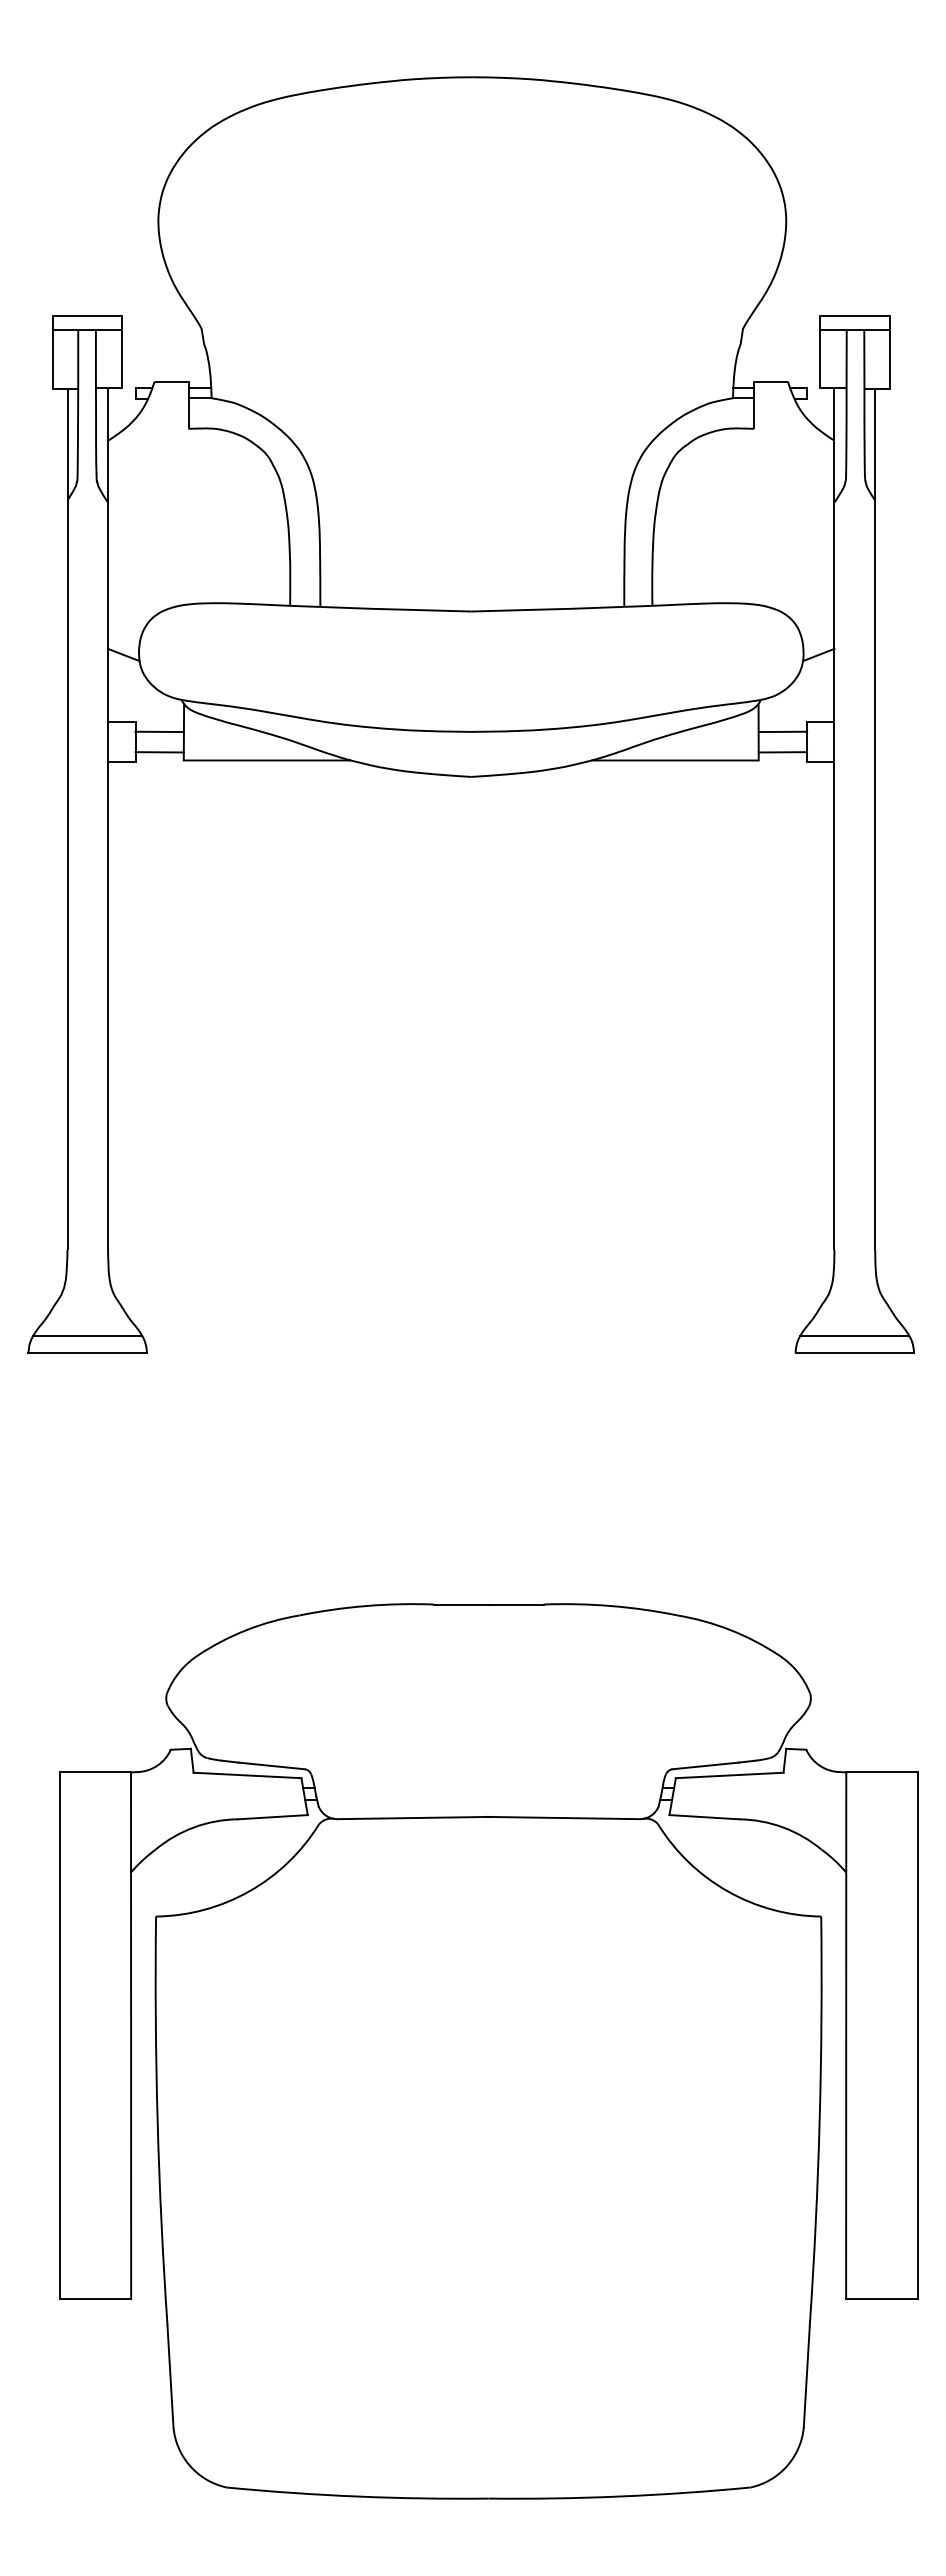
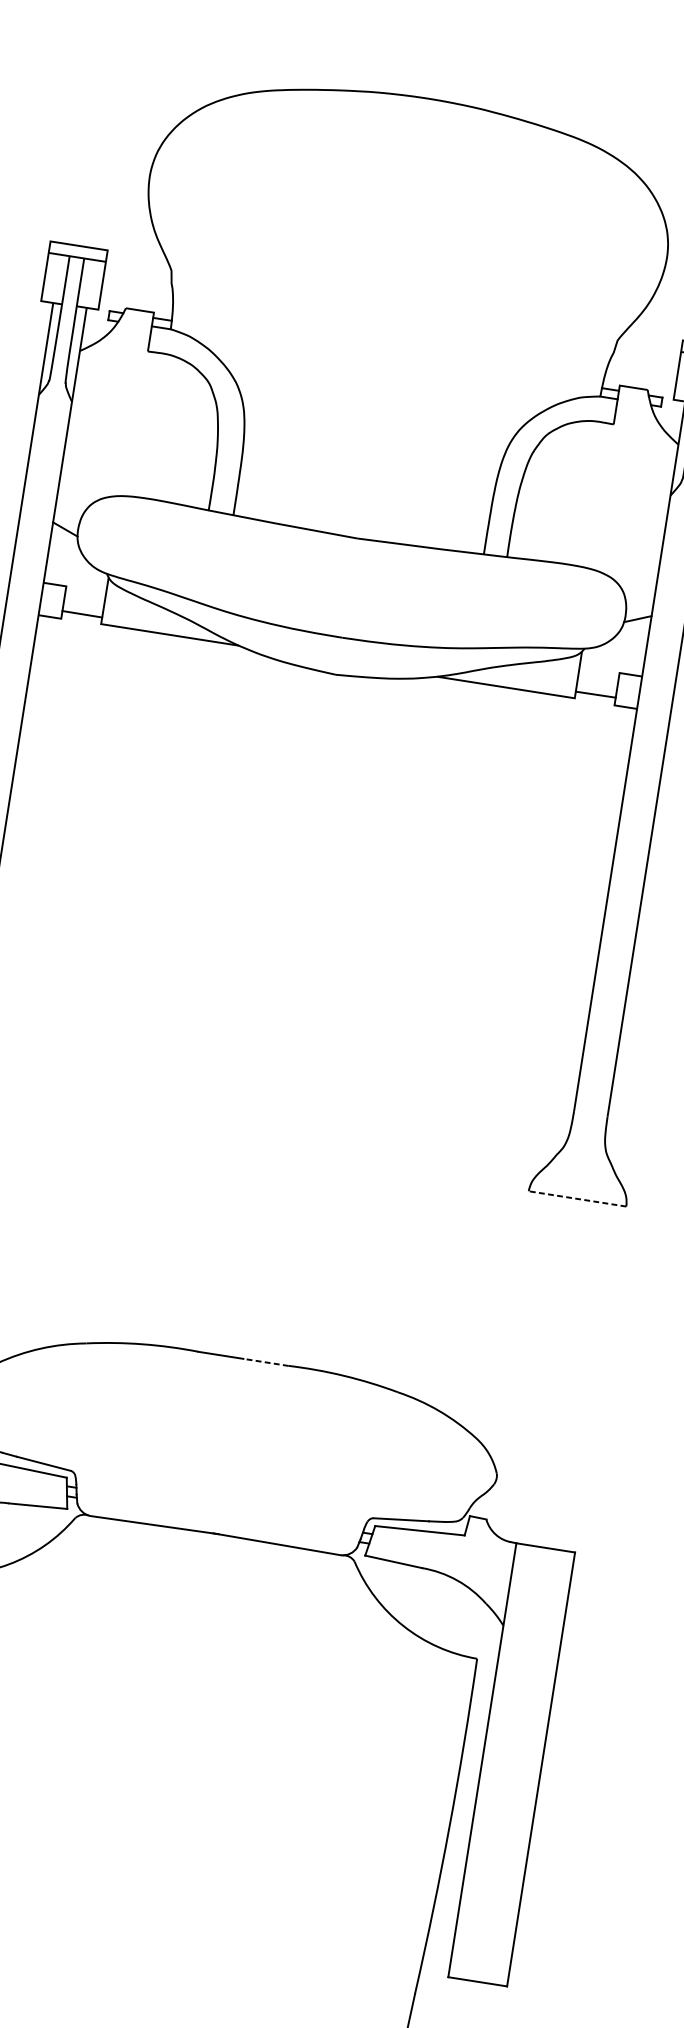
line: (159, 731) -> (84, 597), removed
line: (782, 731) -> (598, 677), removed
line: (854, 1335) -> (579, 1184), removed
line: (854, 1353) -> (577, 1199), solid -> dashed
line: (515, 1604) -> (265, 1362), solid -> dashed

